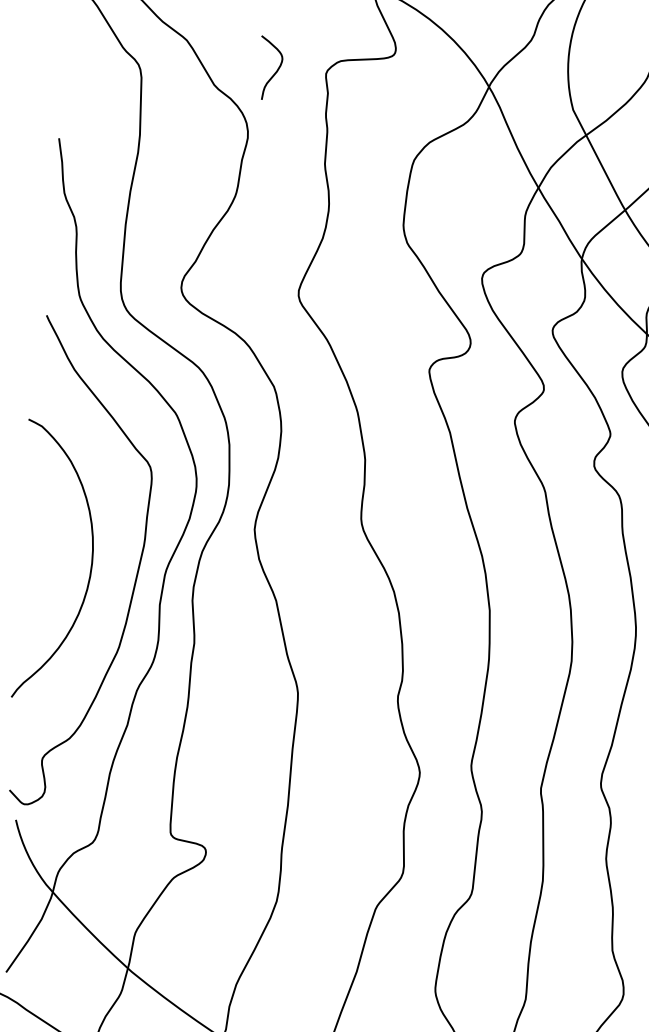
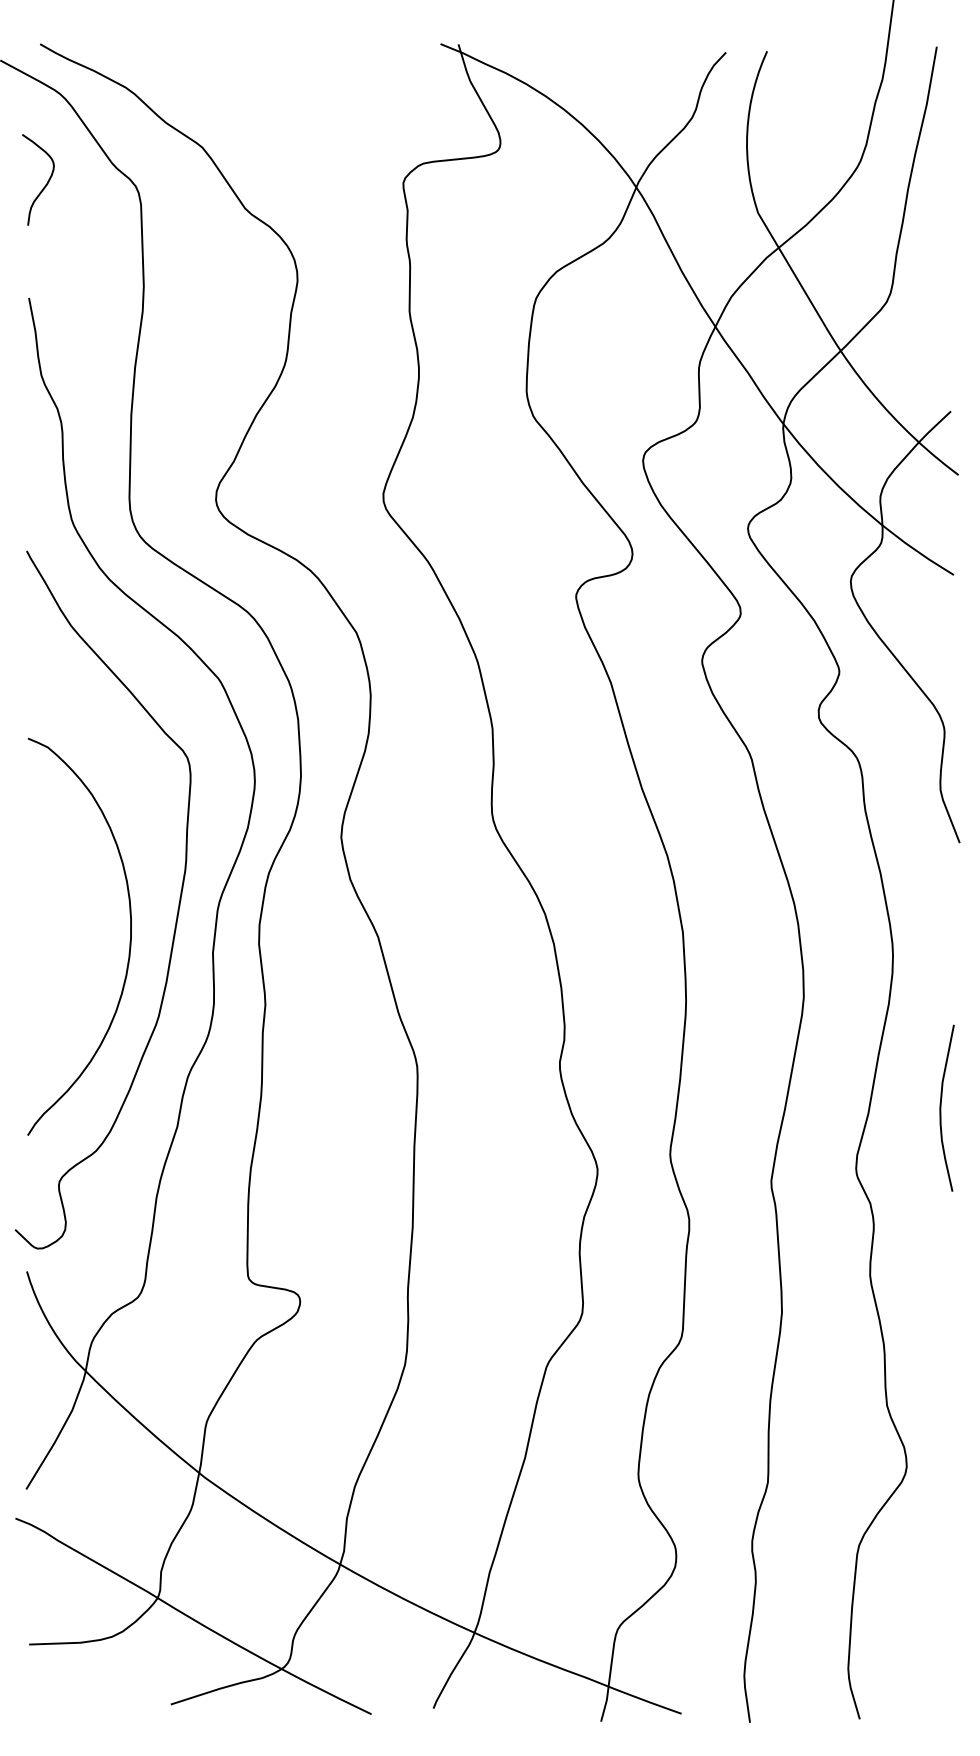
curve: (275, 71) -> (45, 184), moved
curve: (90, 565) -> (129, 941), moved

